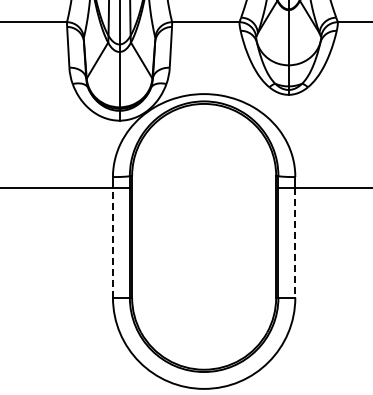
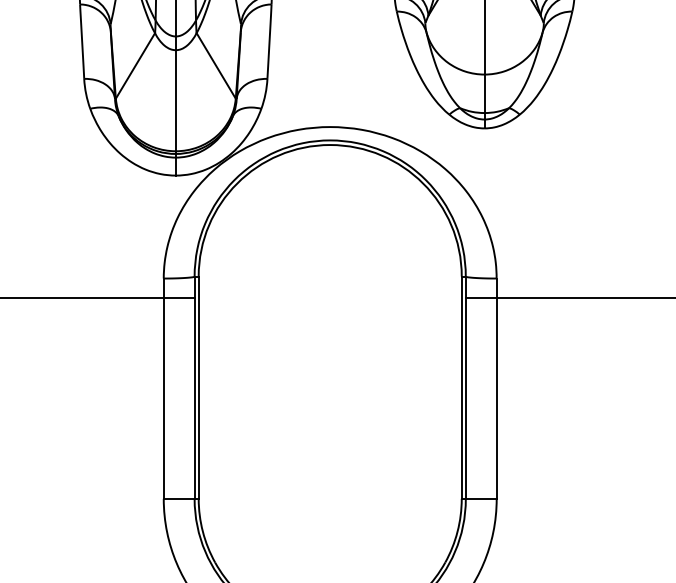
line: (112, 242) -> (162, 398), dashed -> solid
line: (295, 242) -> (497, 398), dashed -> solid

